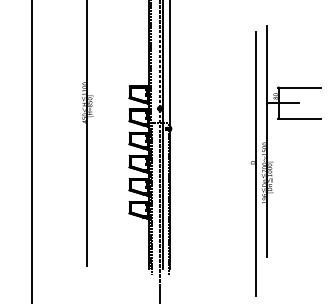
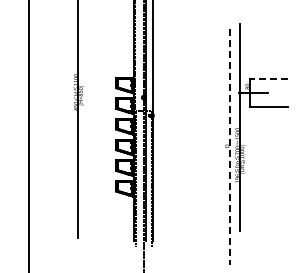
line: (299, 88) -> (268, 79), solid -> dashed
line: (255, 164) -> (229, 147), solid -> dashed

